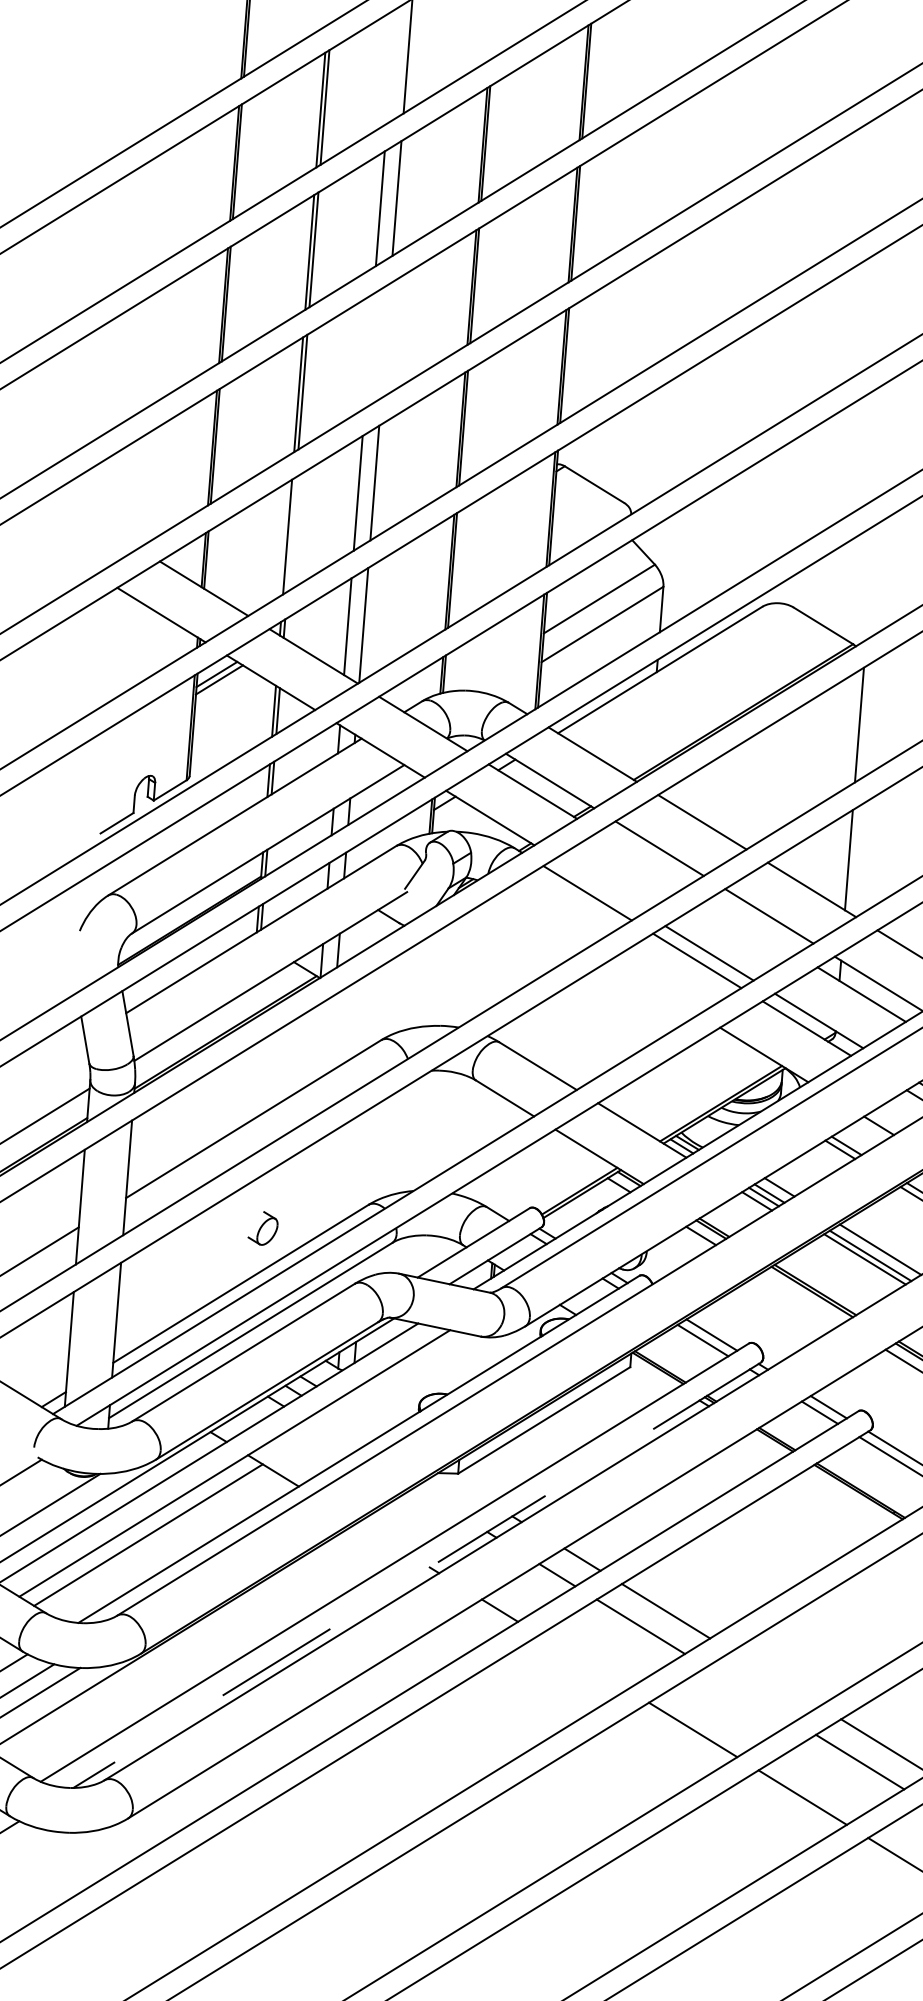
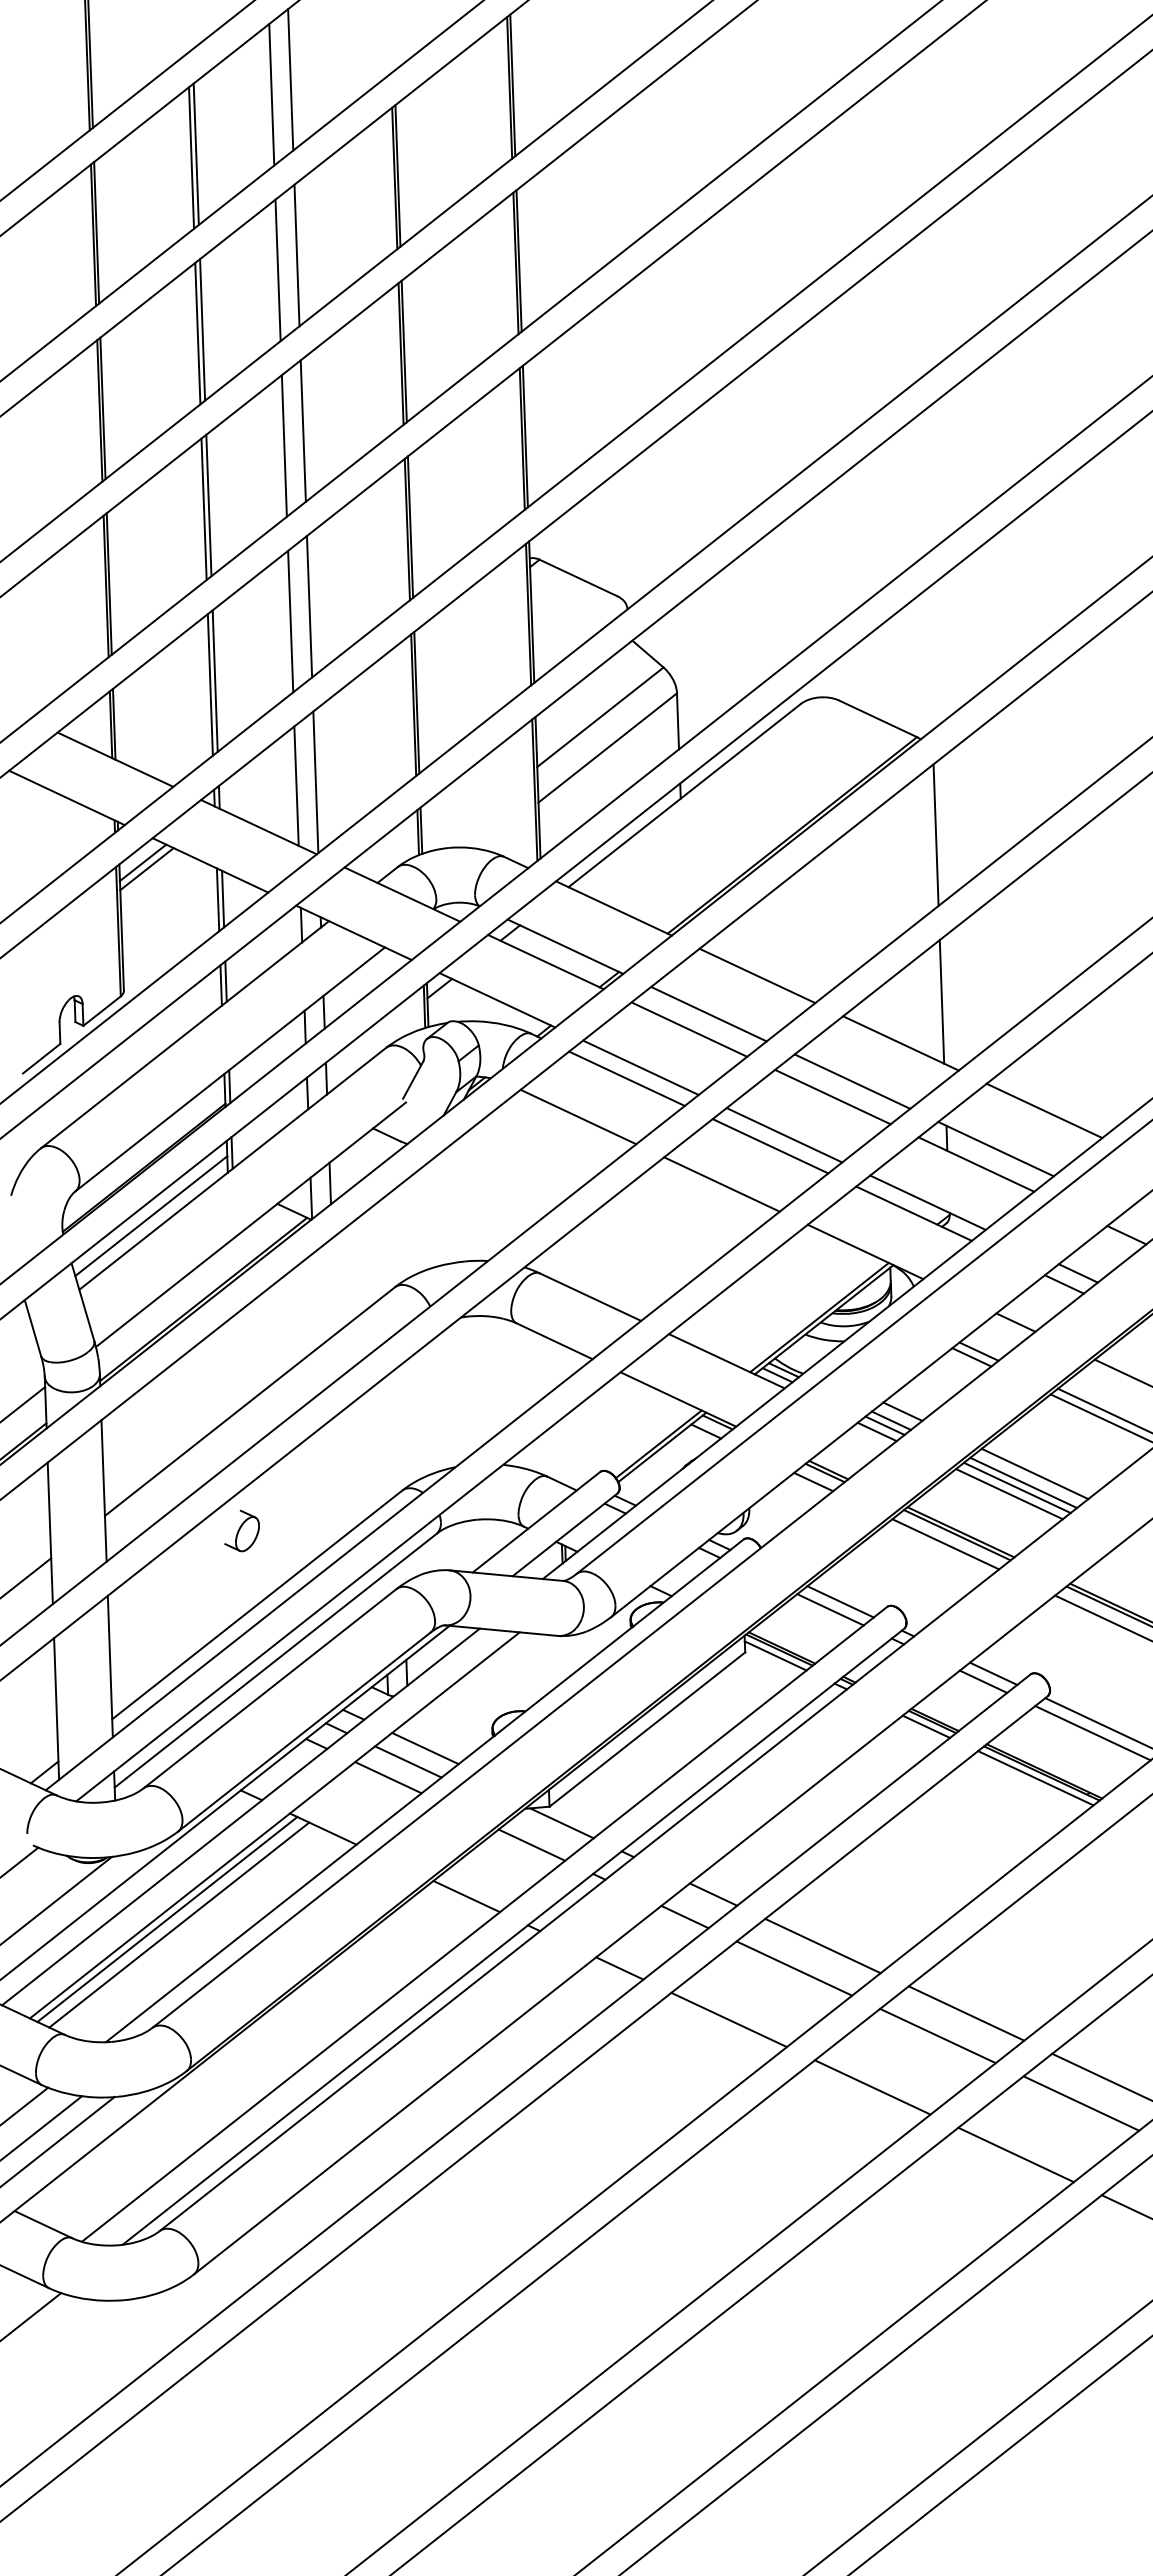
line: (391, 66) -> (271, 94), added
line: (385, 340) -> (302, 430), added
line: (368, 350) -> (283, 445), added
line: (291, 533) -> (214, 680), added
line: (642, 859) -> (689, 1029), added
line: (599, 885) -> (640, 1067), added
line: (545, 919) -> (578, 1116), added
line: (751, 926) -> (832, 1096), added
line: (191, 960) -> (151, 1216), added
line: (654, 987) -> (721, 1184), added
part: (262, 1228) -> (241, 1530), moved
line: (858, 1263) -> (1009, 1494), added
line: (801, 1298) -> (945, 1544), added
line: (654, 1372) -> (775, 1655), added
line: (363, 1415) -> (425, 1748), added
line: (348, 1424) -> (408, 1761), added
line: (330, 1435) -> (388, 1777), added
line: (769, 1443) -> (926, 1726), added
line: (466, 1488) -> (561, 1823), added
line: (852, 1495) -> (1035, 1778), added
line: (440, 1502) -> (531, 1844), added
line: (139, 1528) -> (167, 1918), added
line: (382, 1538) -> (466, 1896), added
line: (417, 1575) -> (513, 1936), dashed -> solid
line: (583, 1661) -> (728, 2019), added
line: (775, 1678) -> (966, 2013), added
line: (750, 1693) -> (937, 2035), added

